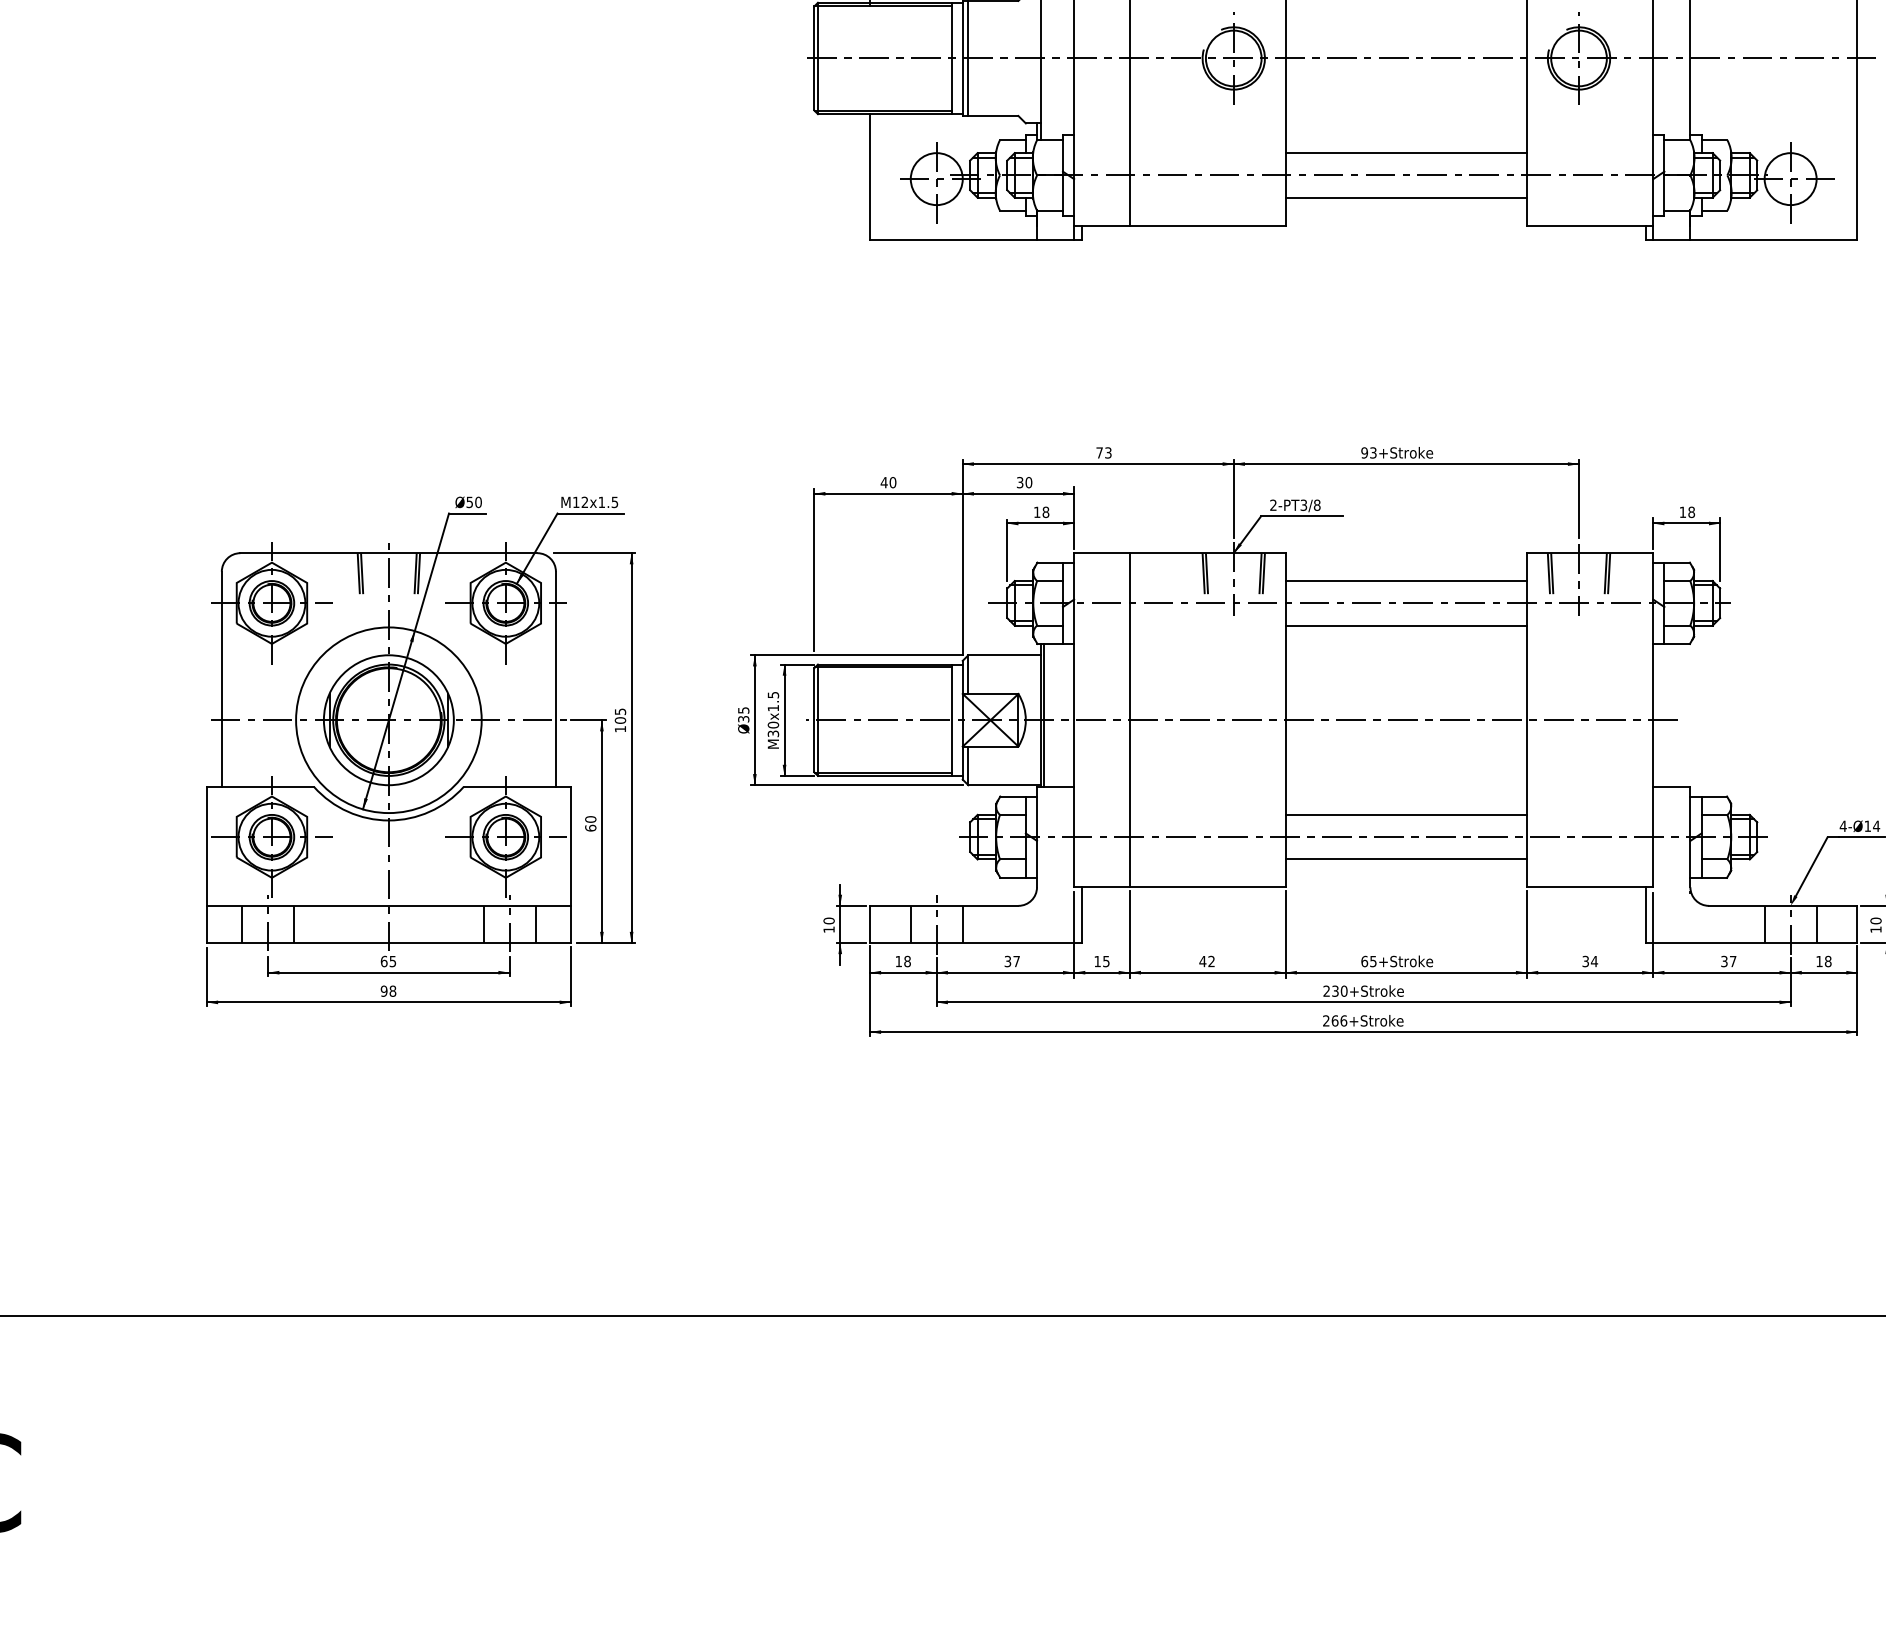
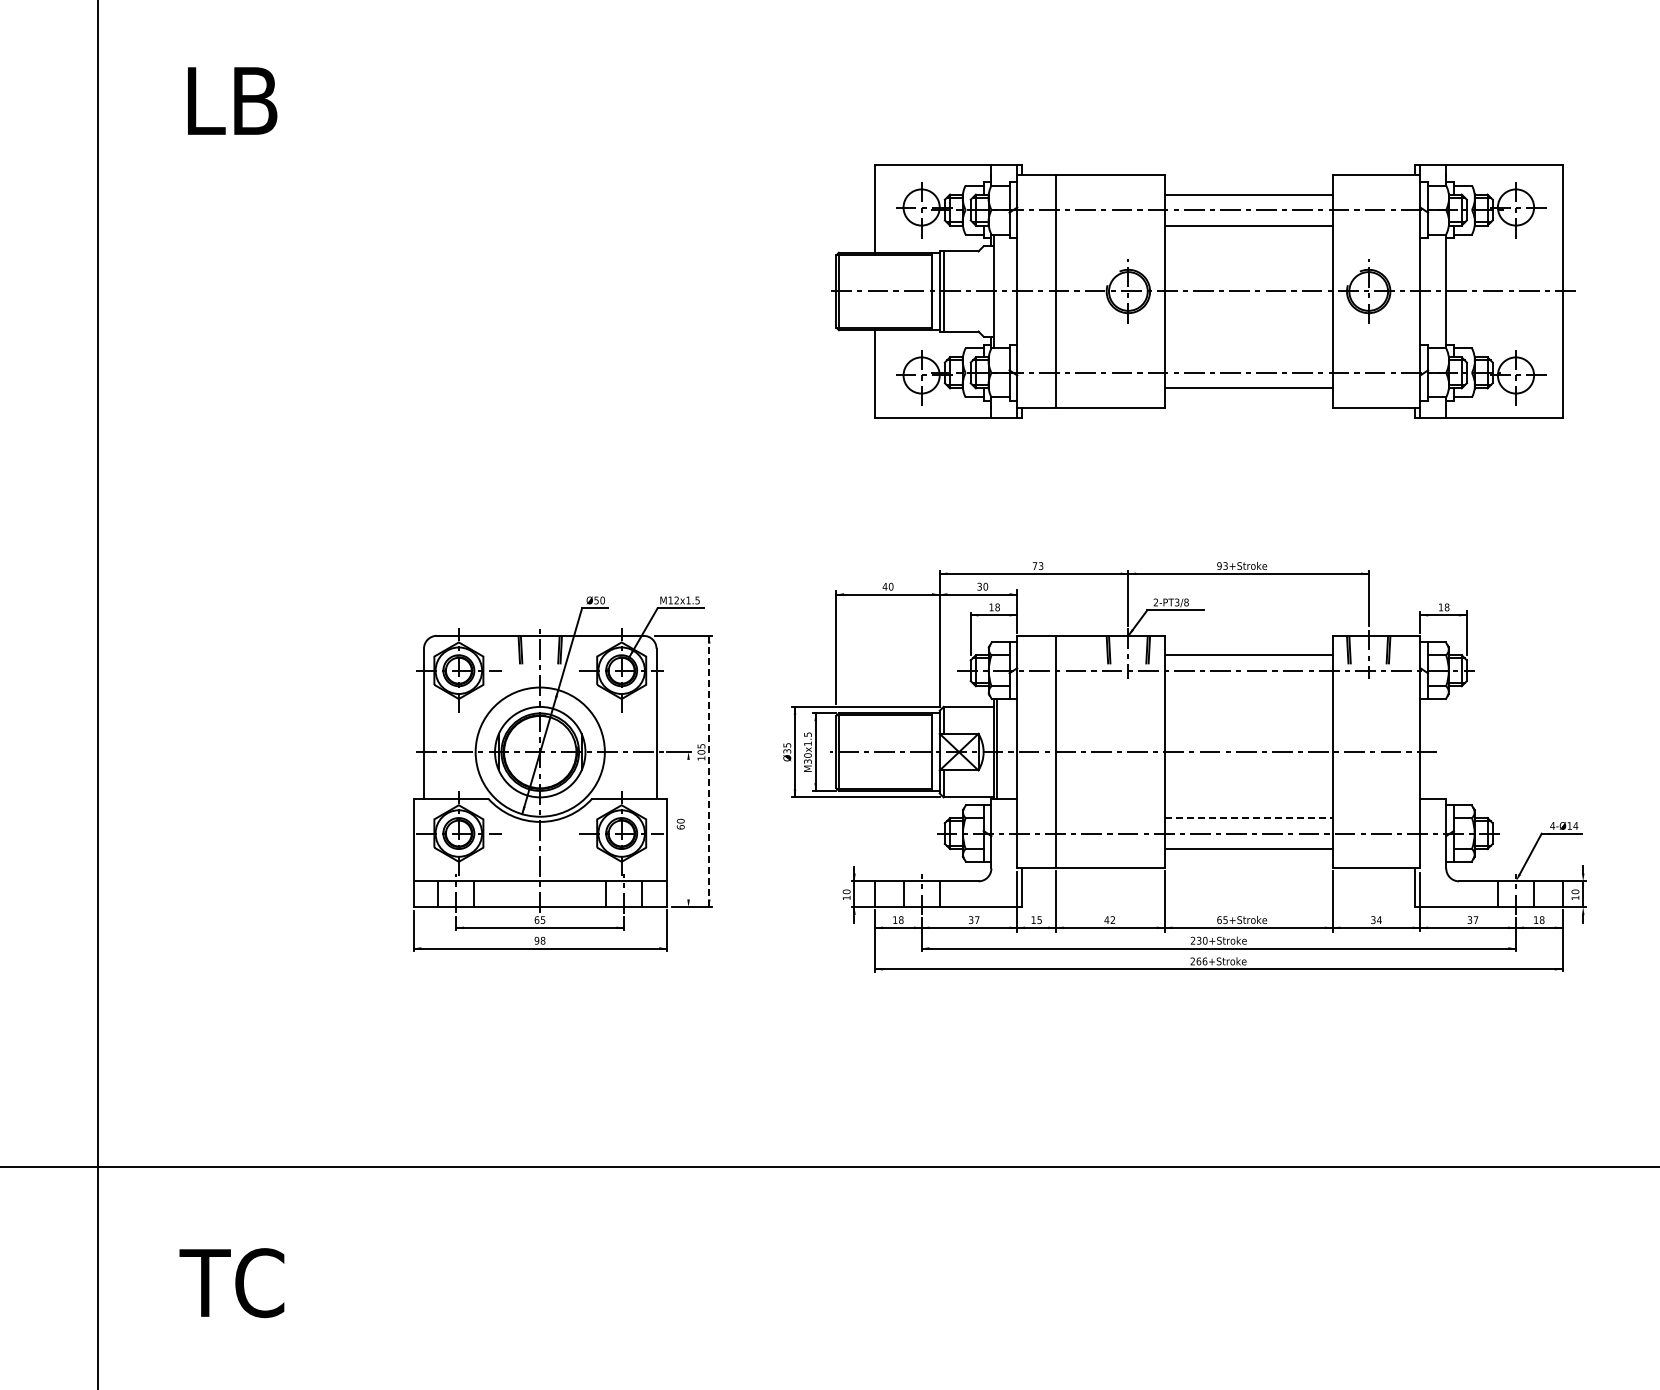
line: (1406, 153) -> (1248, 357), removed
line: (1406, 625) -> (1248, 686), removed
line: (632, 748) -> (709, 771), solid -> dashed
line: (1406, 815) -> (1248, 818), solid -> dashed
line: (601, 831) -> (688, 829), removed

